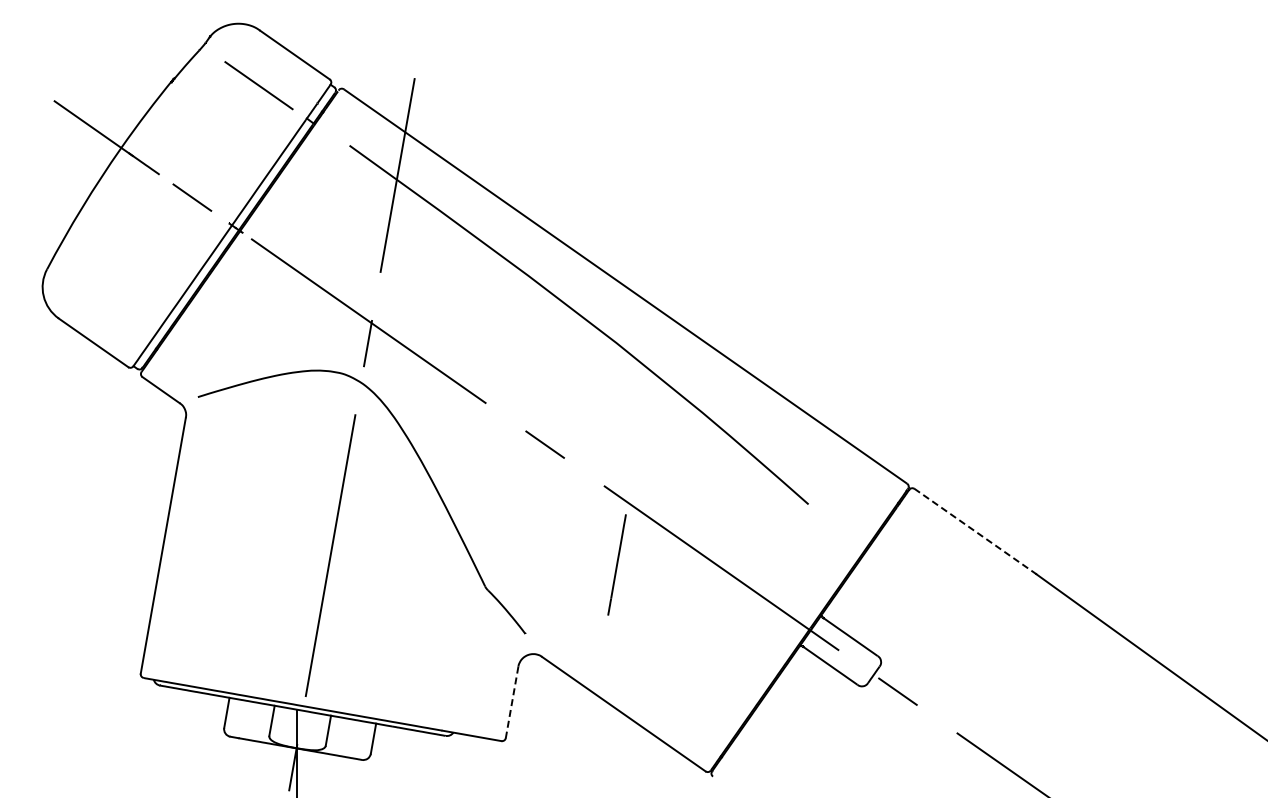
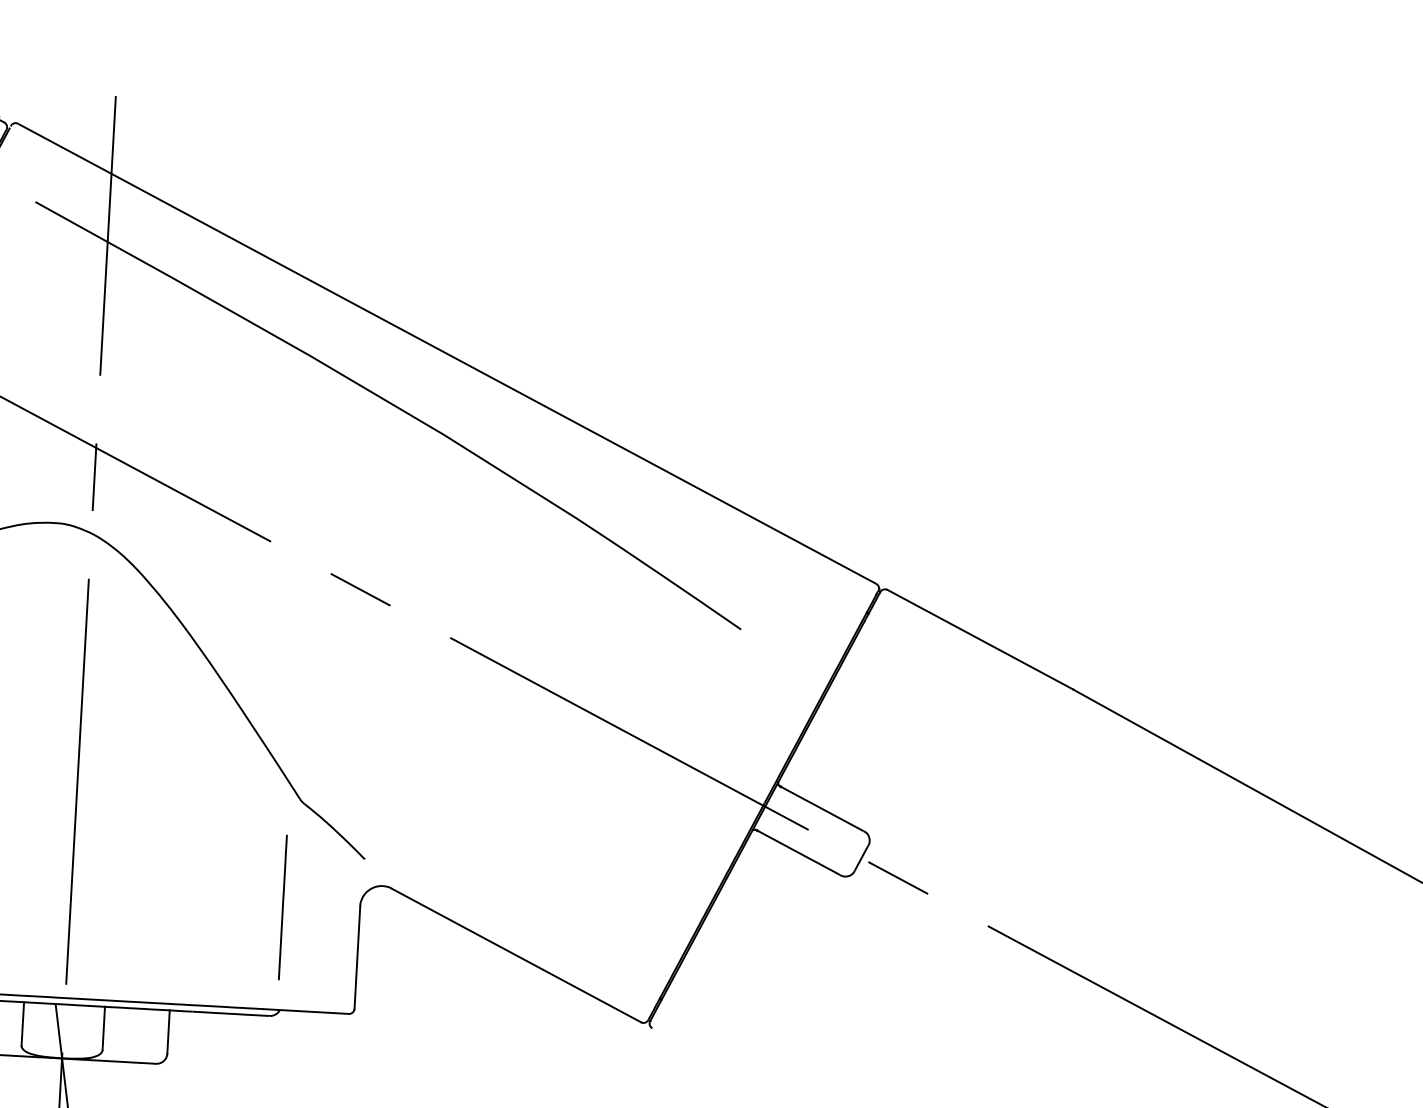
line: (975, 531) -> (980, 639), dashed -> solid
line: (616, 564) -> (281, 906), moved
line: (512, 703) -> (358, 959), dashed -> solid

